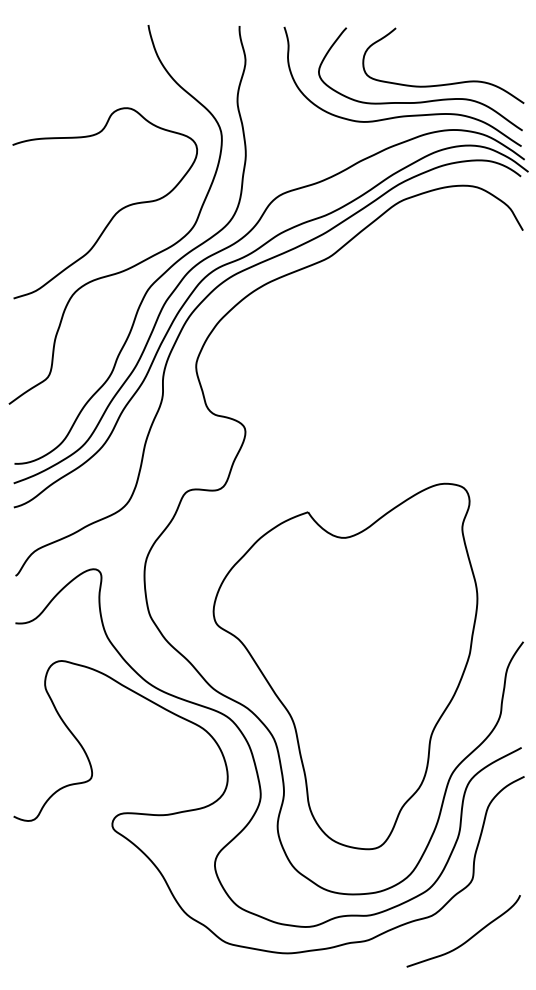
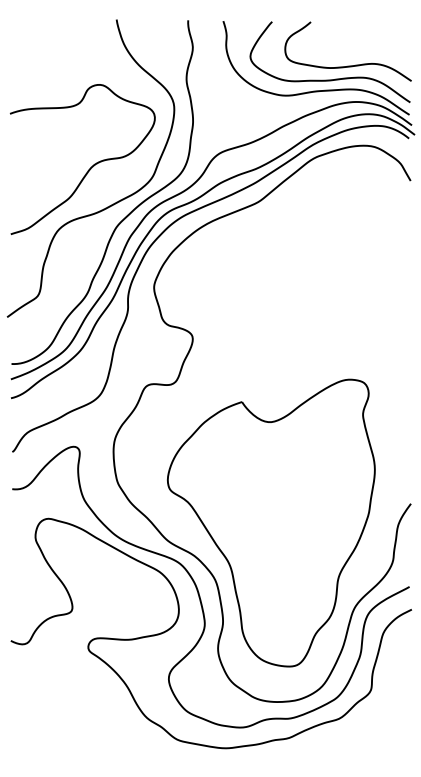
curve: (470, 937) -> (369, 735), removed

